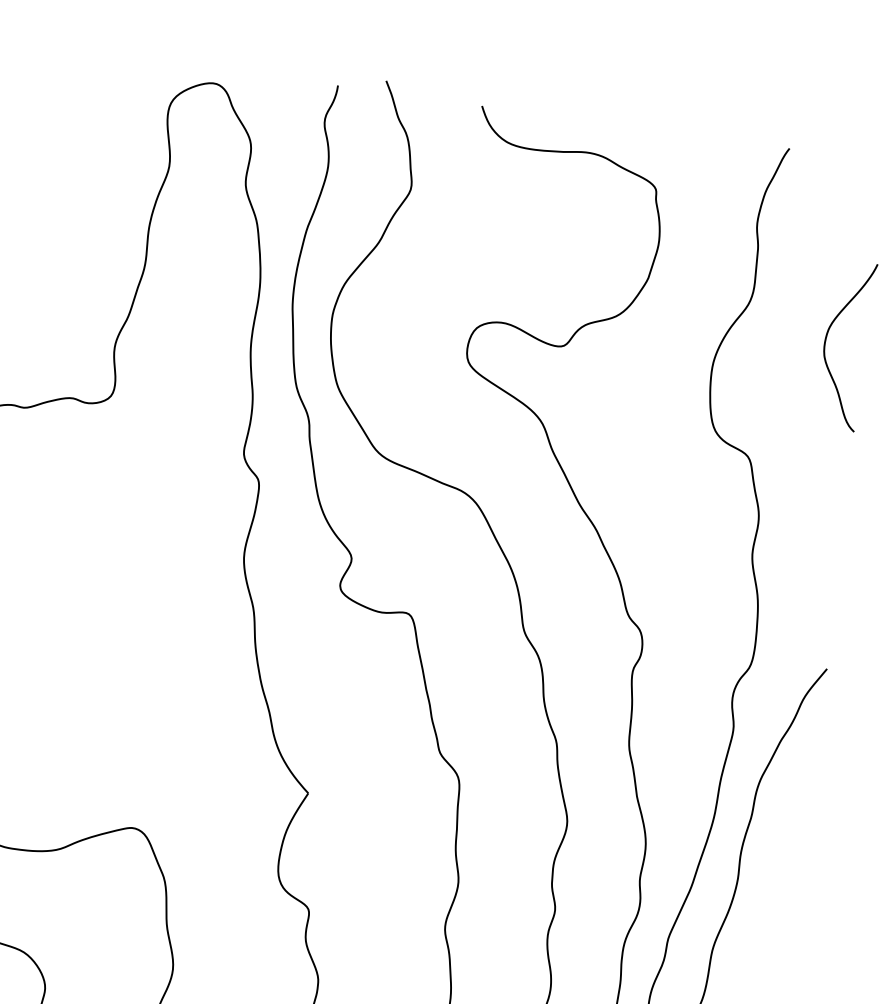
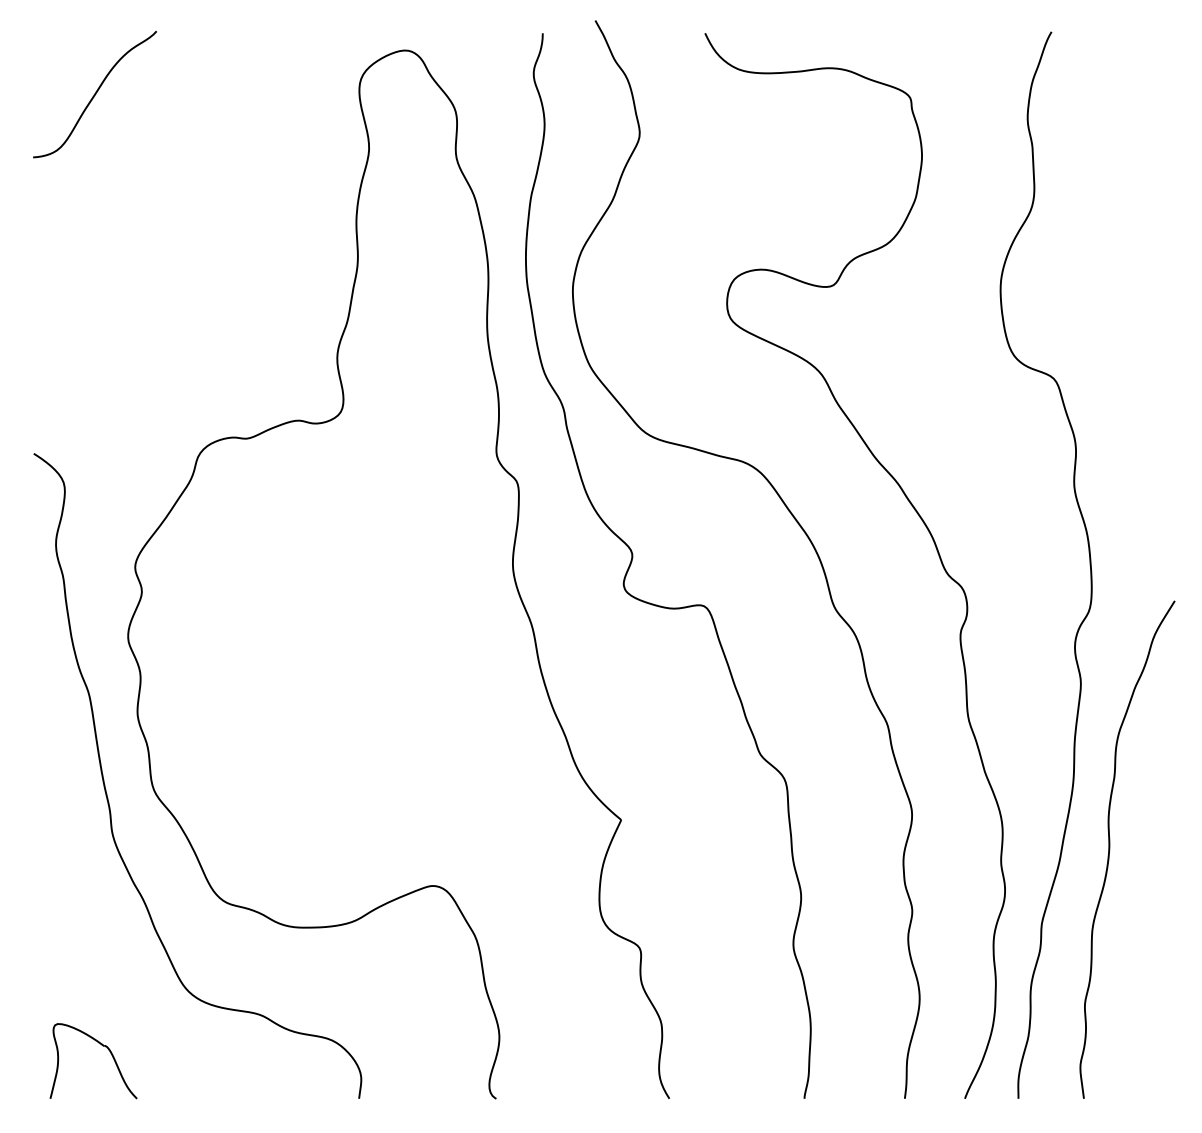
curve: (826, 342) -> (1122, 240), removed

